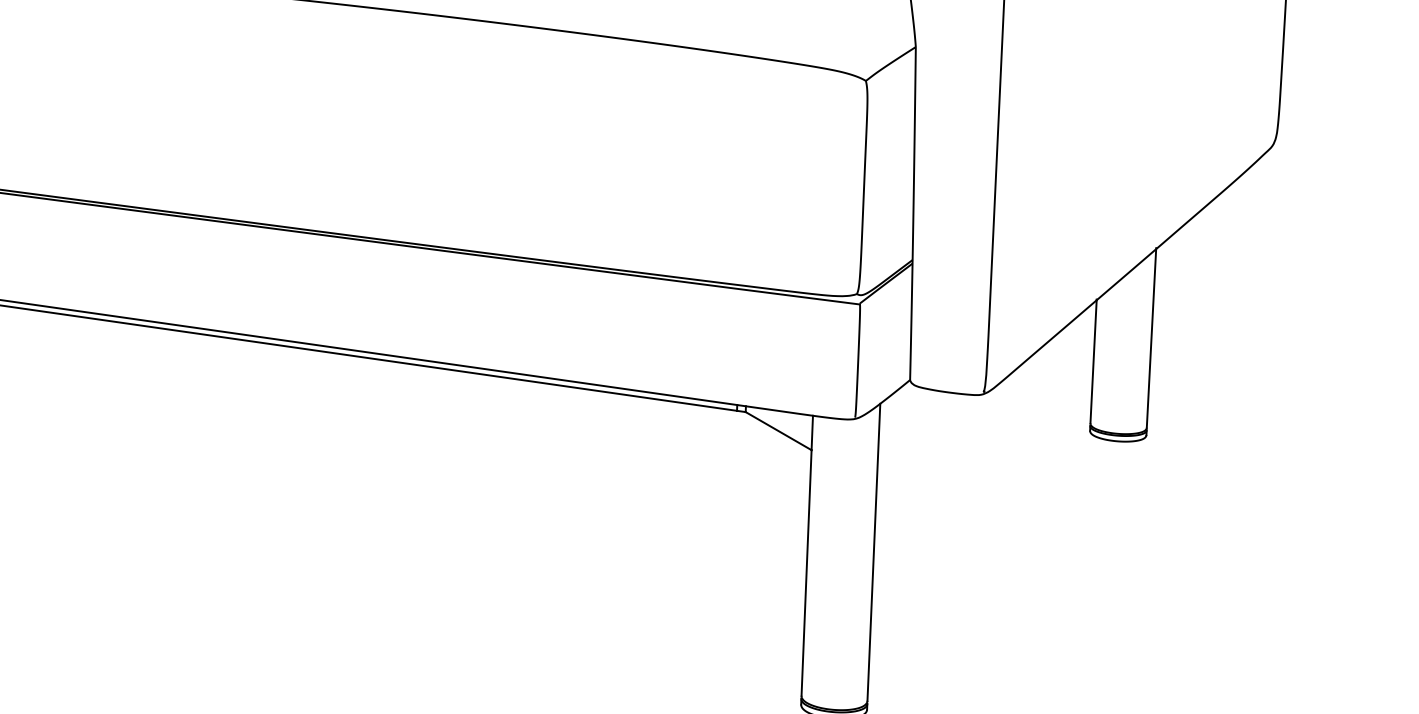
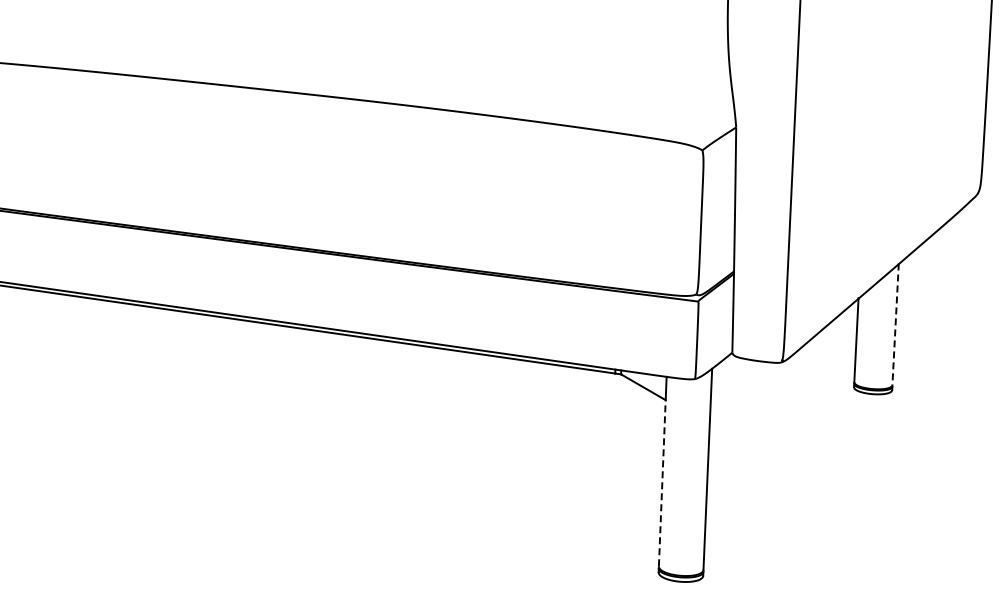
line: (1151, 338) -> (895, 324), solid -> dashed
line: (806, 571) -> (662, 482), solid -> dashed

